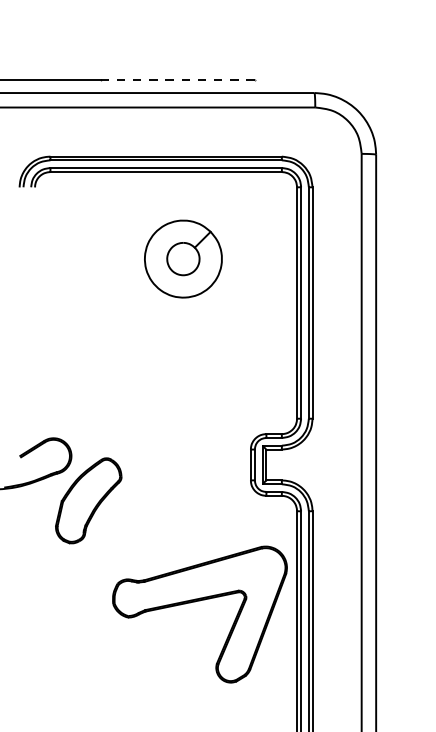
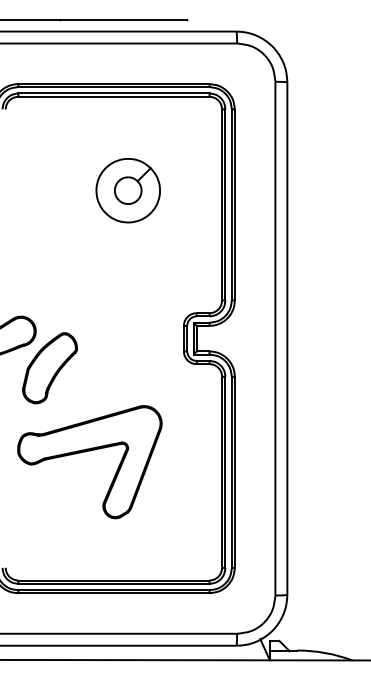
line: (177, 79) -> (123, 20), dashed -> solid
part: (182, 258) -> (127, 190), moved
part: (194, 602) -> (85, 452), moved

